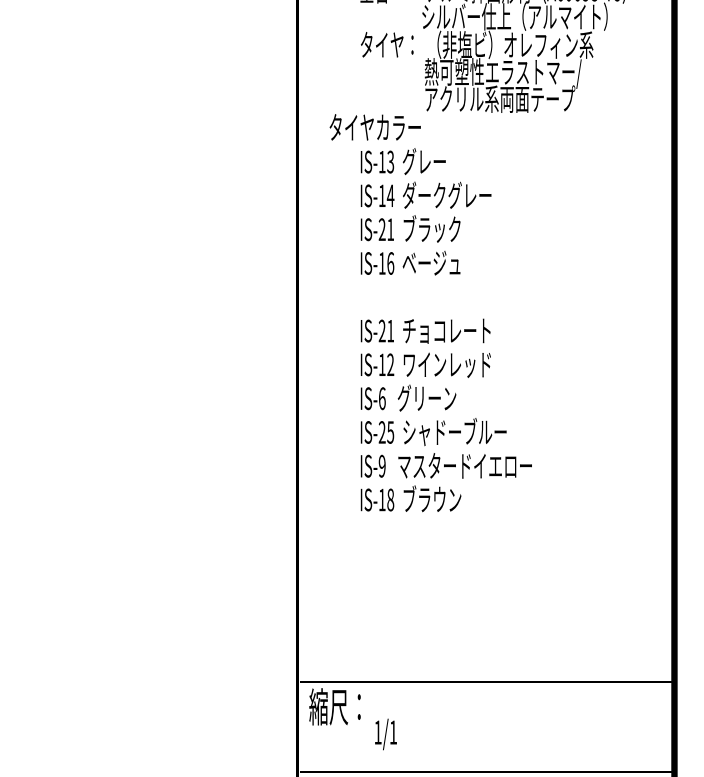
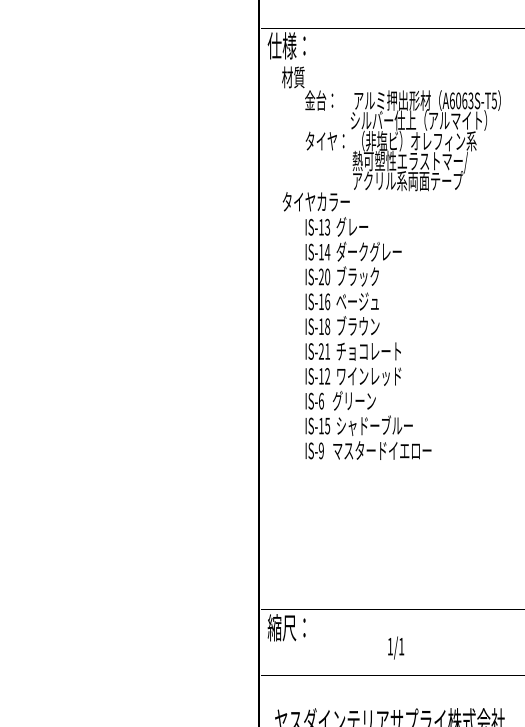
text: (390, 229) -> (327, 276), IS-21 -> IS-20
text: (381, 431) -> (320, 425), IS-25 -> IS-15
text: (410, 498) -> (342, 325), moved
text: (386, 733) -> (396, 647), moved

